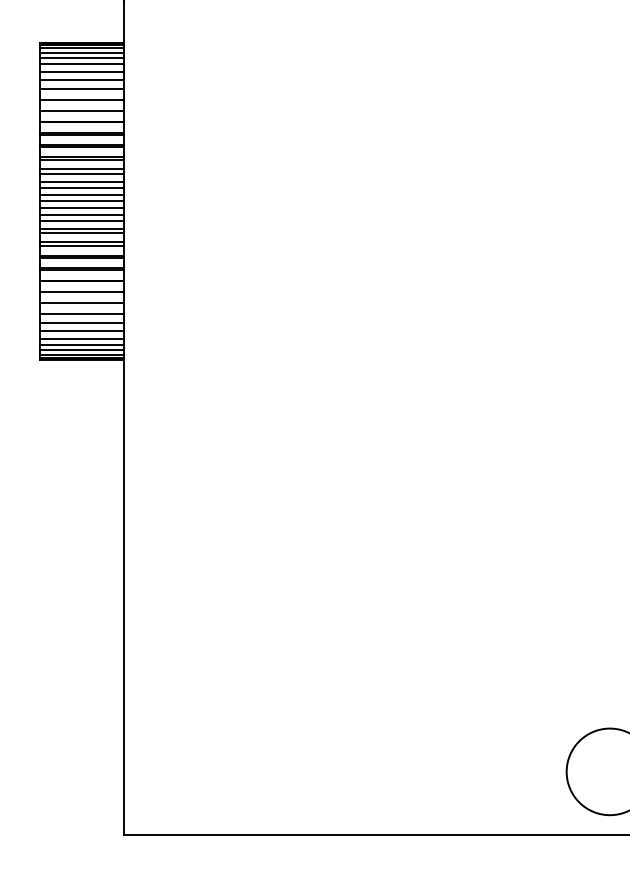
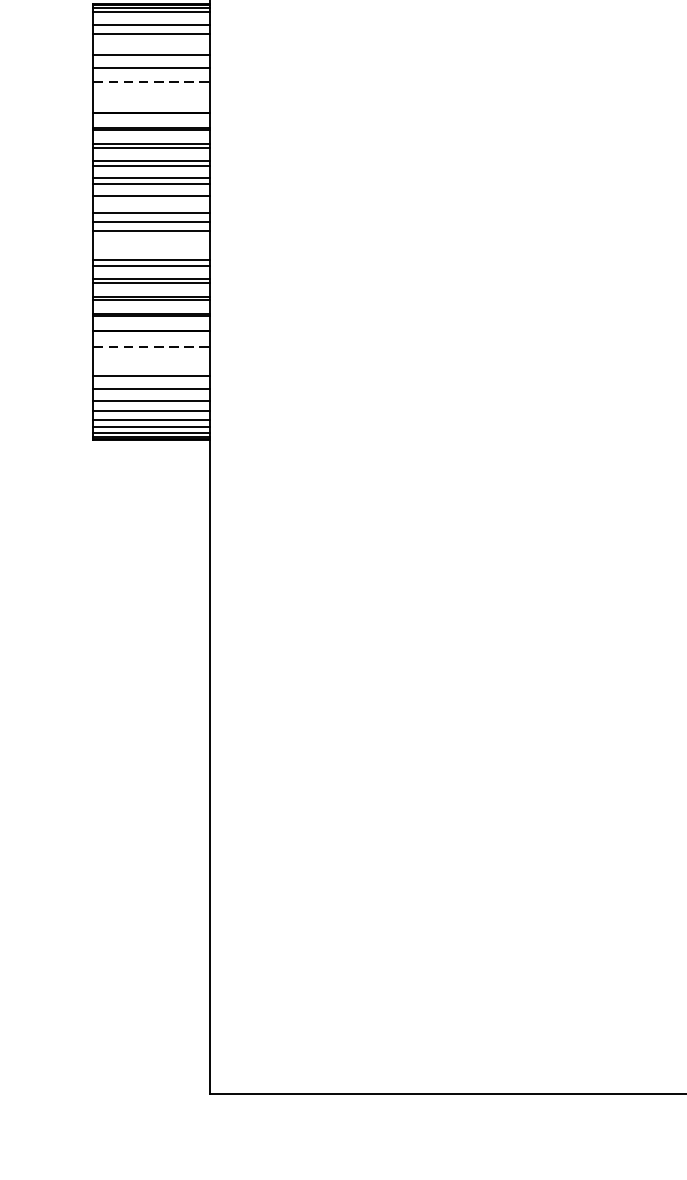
line: (81, 52) -> (151, 17), removed
line: (81, 71) -> (151, 43), removed
line: (82, 99) -> (152, 82), solid -> dashed
line: (81, 110) -> (151, 97), removed
line: (81, 187) -> (151, 203), removed
line: (81, 215) -> (151, 241), removed
line: (81, 220) -> (151, 248), removed
line: (82, 292) -> (152, 347), solid -> dashed
line: (81, 303) -> (151, 362), removed

